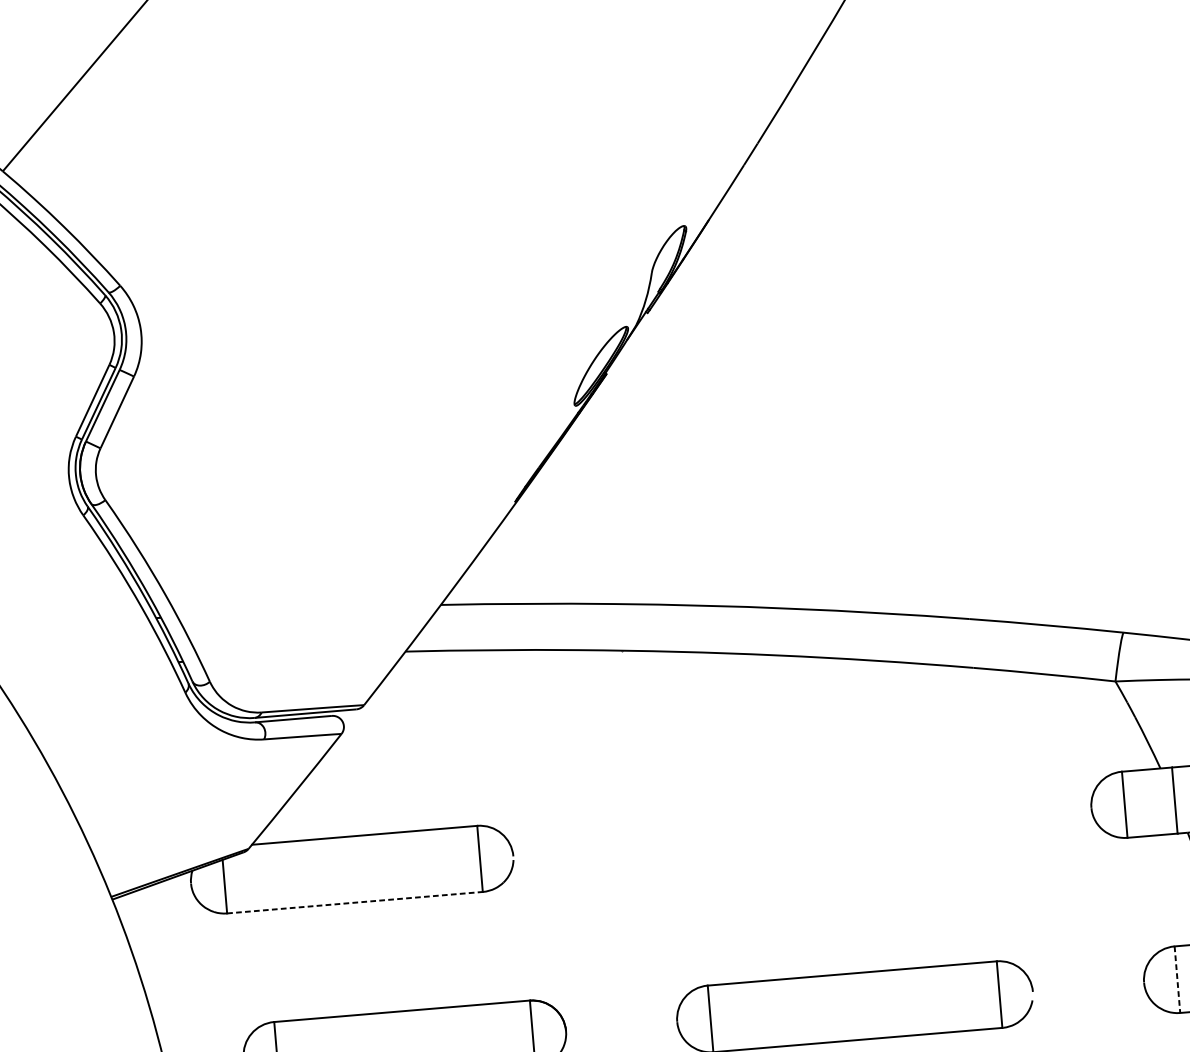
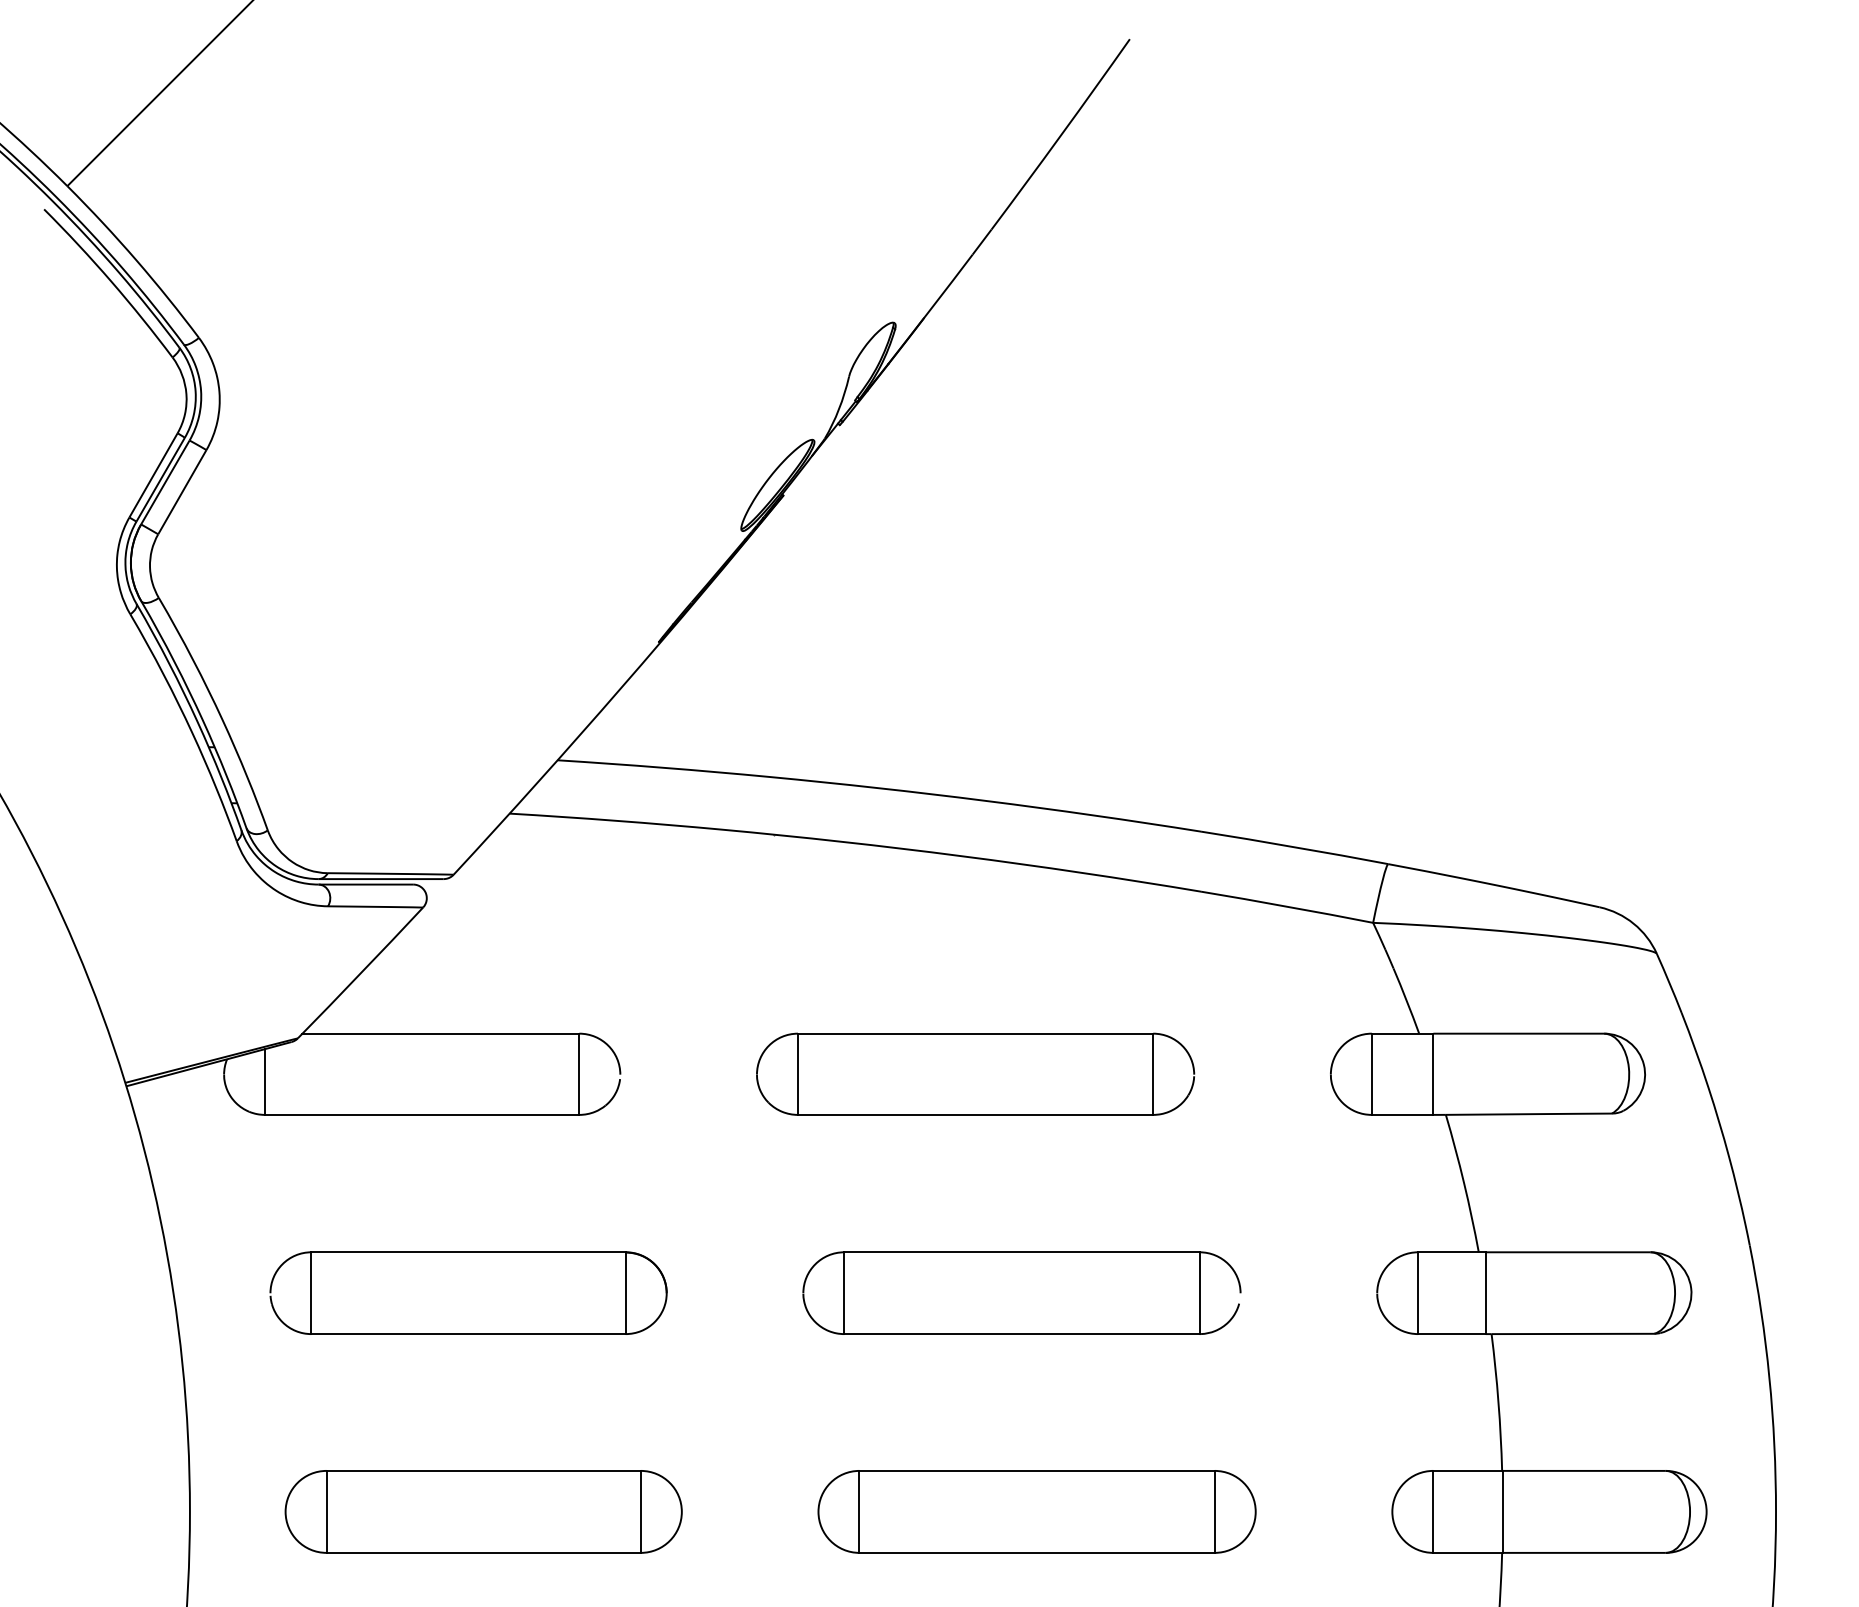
part: (802, 831) -> (975, 1073), added
line: (355, 902) -> (422, 1114), dashed -> solid
line: (1177, 979) -> (1418, 1293), dashed -> solid

